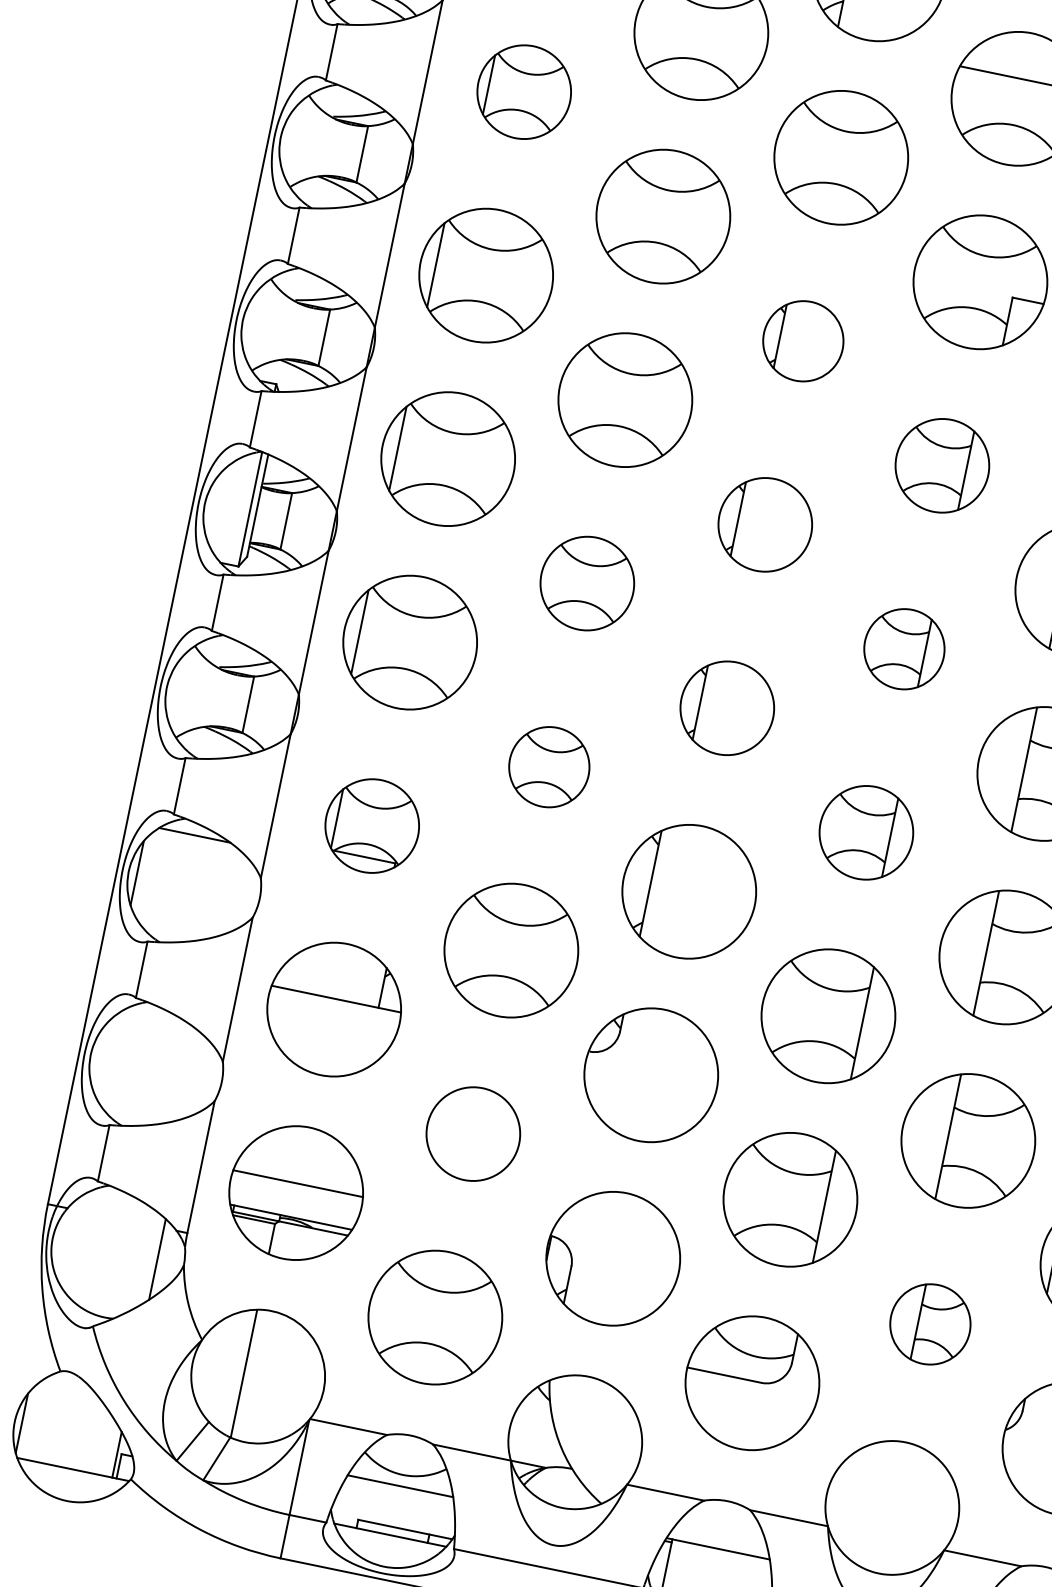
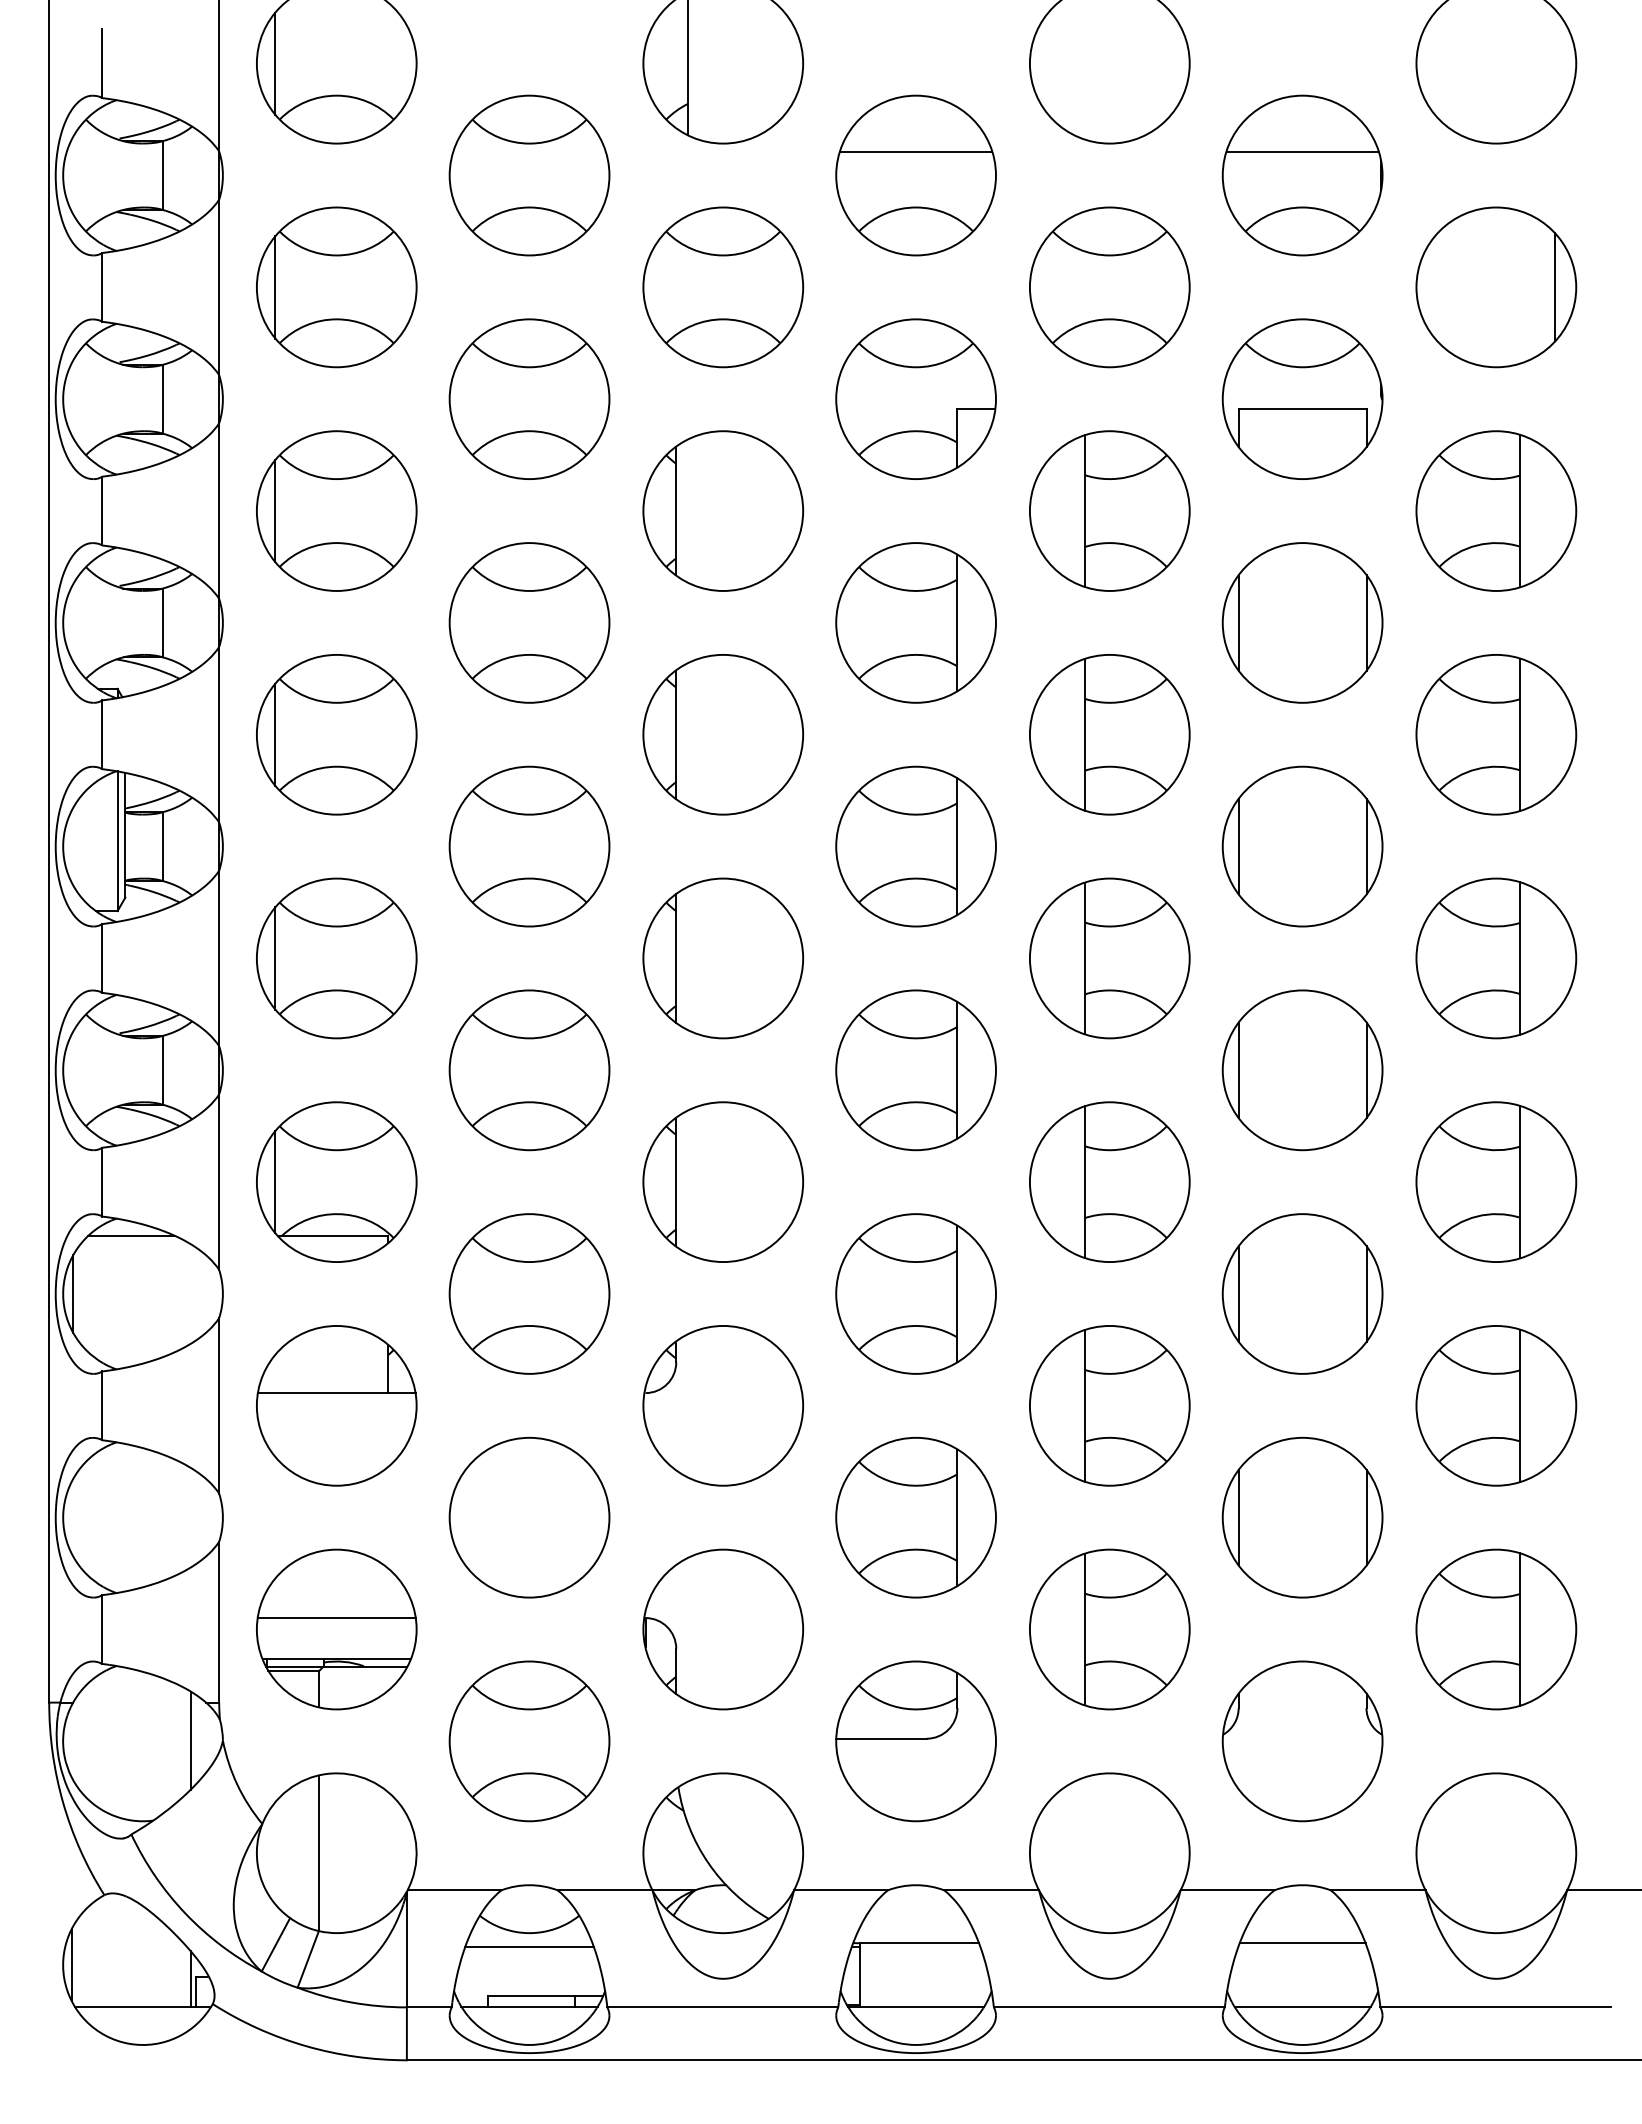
part: (523, 92) -> (336, 287), size x1.43
part: (803, 340) -> (723, 510), size x1.67
part: (942, 465) -> (915, 622), size x1.43
part: (765, 524) -> (723, 734), size x1.43
part: (587, 583) -> (529, 846), size x1.43
part: (903, 649) -> (915, 846), size x1.67
part: (727, 708) -> (723, 958), size x1.43
part: (549, 767) -> (529, 1070), size x1.67
part: (372, 825) -> (336, 1181), size x1.43
part: (865, 832) -> (915, 1070), size x1.43
circle: (473, 1133) -> (529, 1517), size x1.43
part: (930, 1324) -> (1109, 1629), size x1.67

